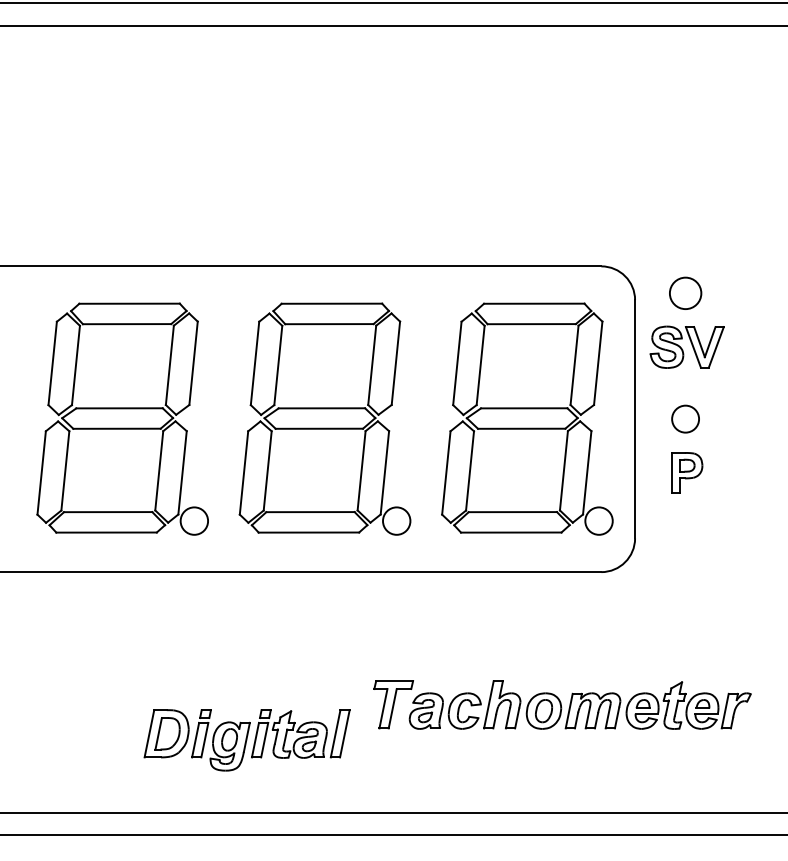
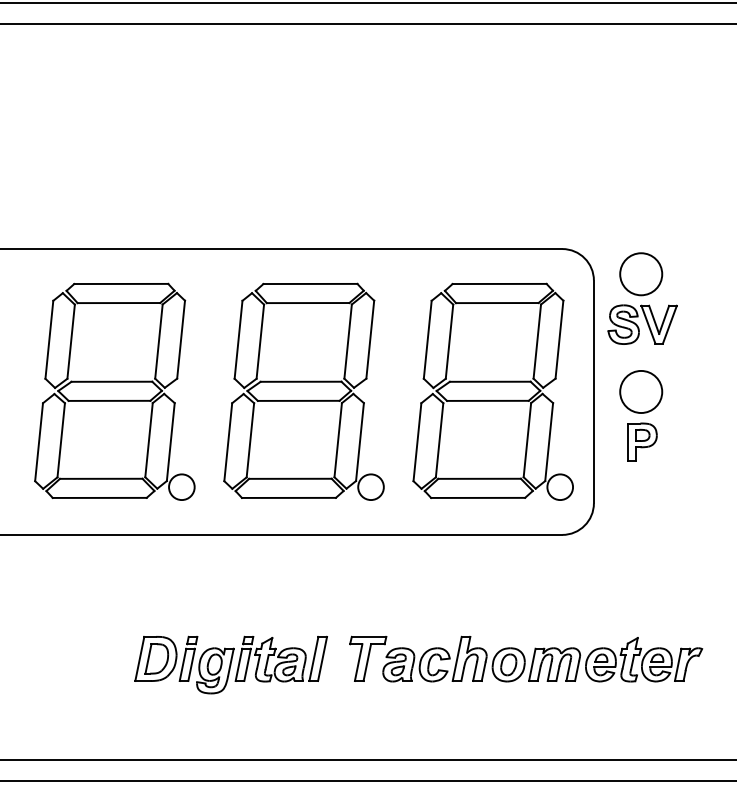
circle: (685, 293) -> (641, 274), size x1.43
circle: (685, 418) -> (641, 391), size x1.67
part: (246, 740) -> (230, 665), moved

